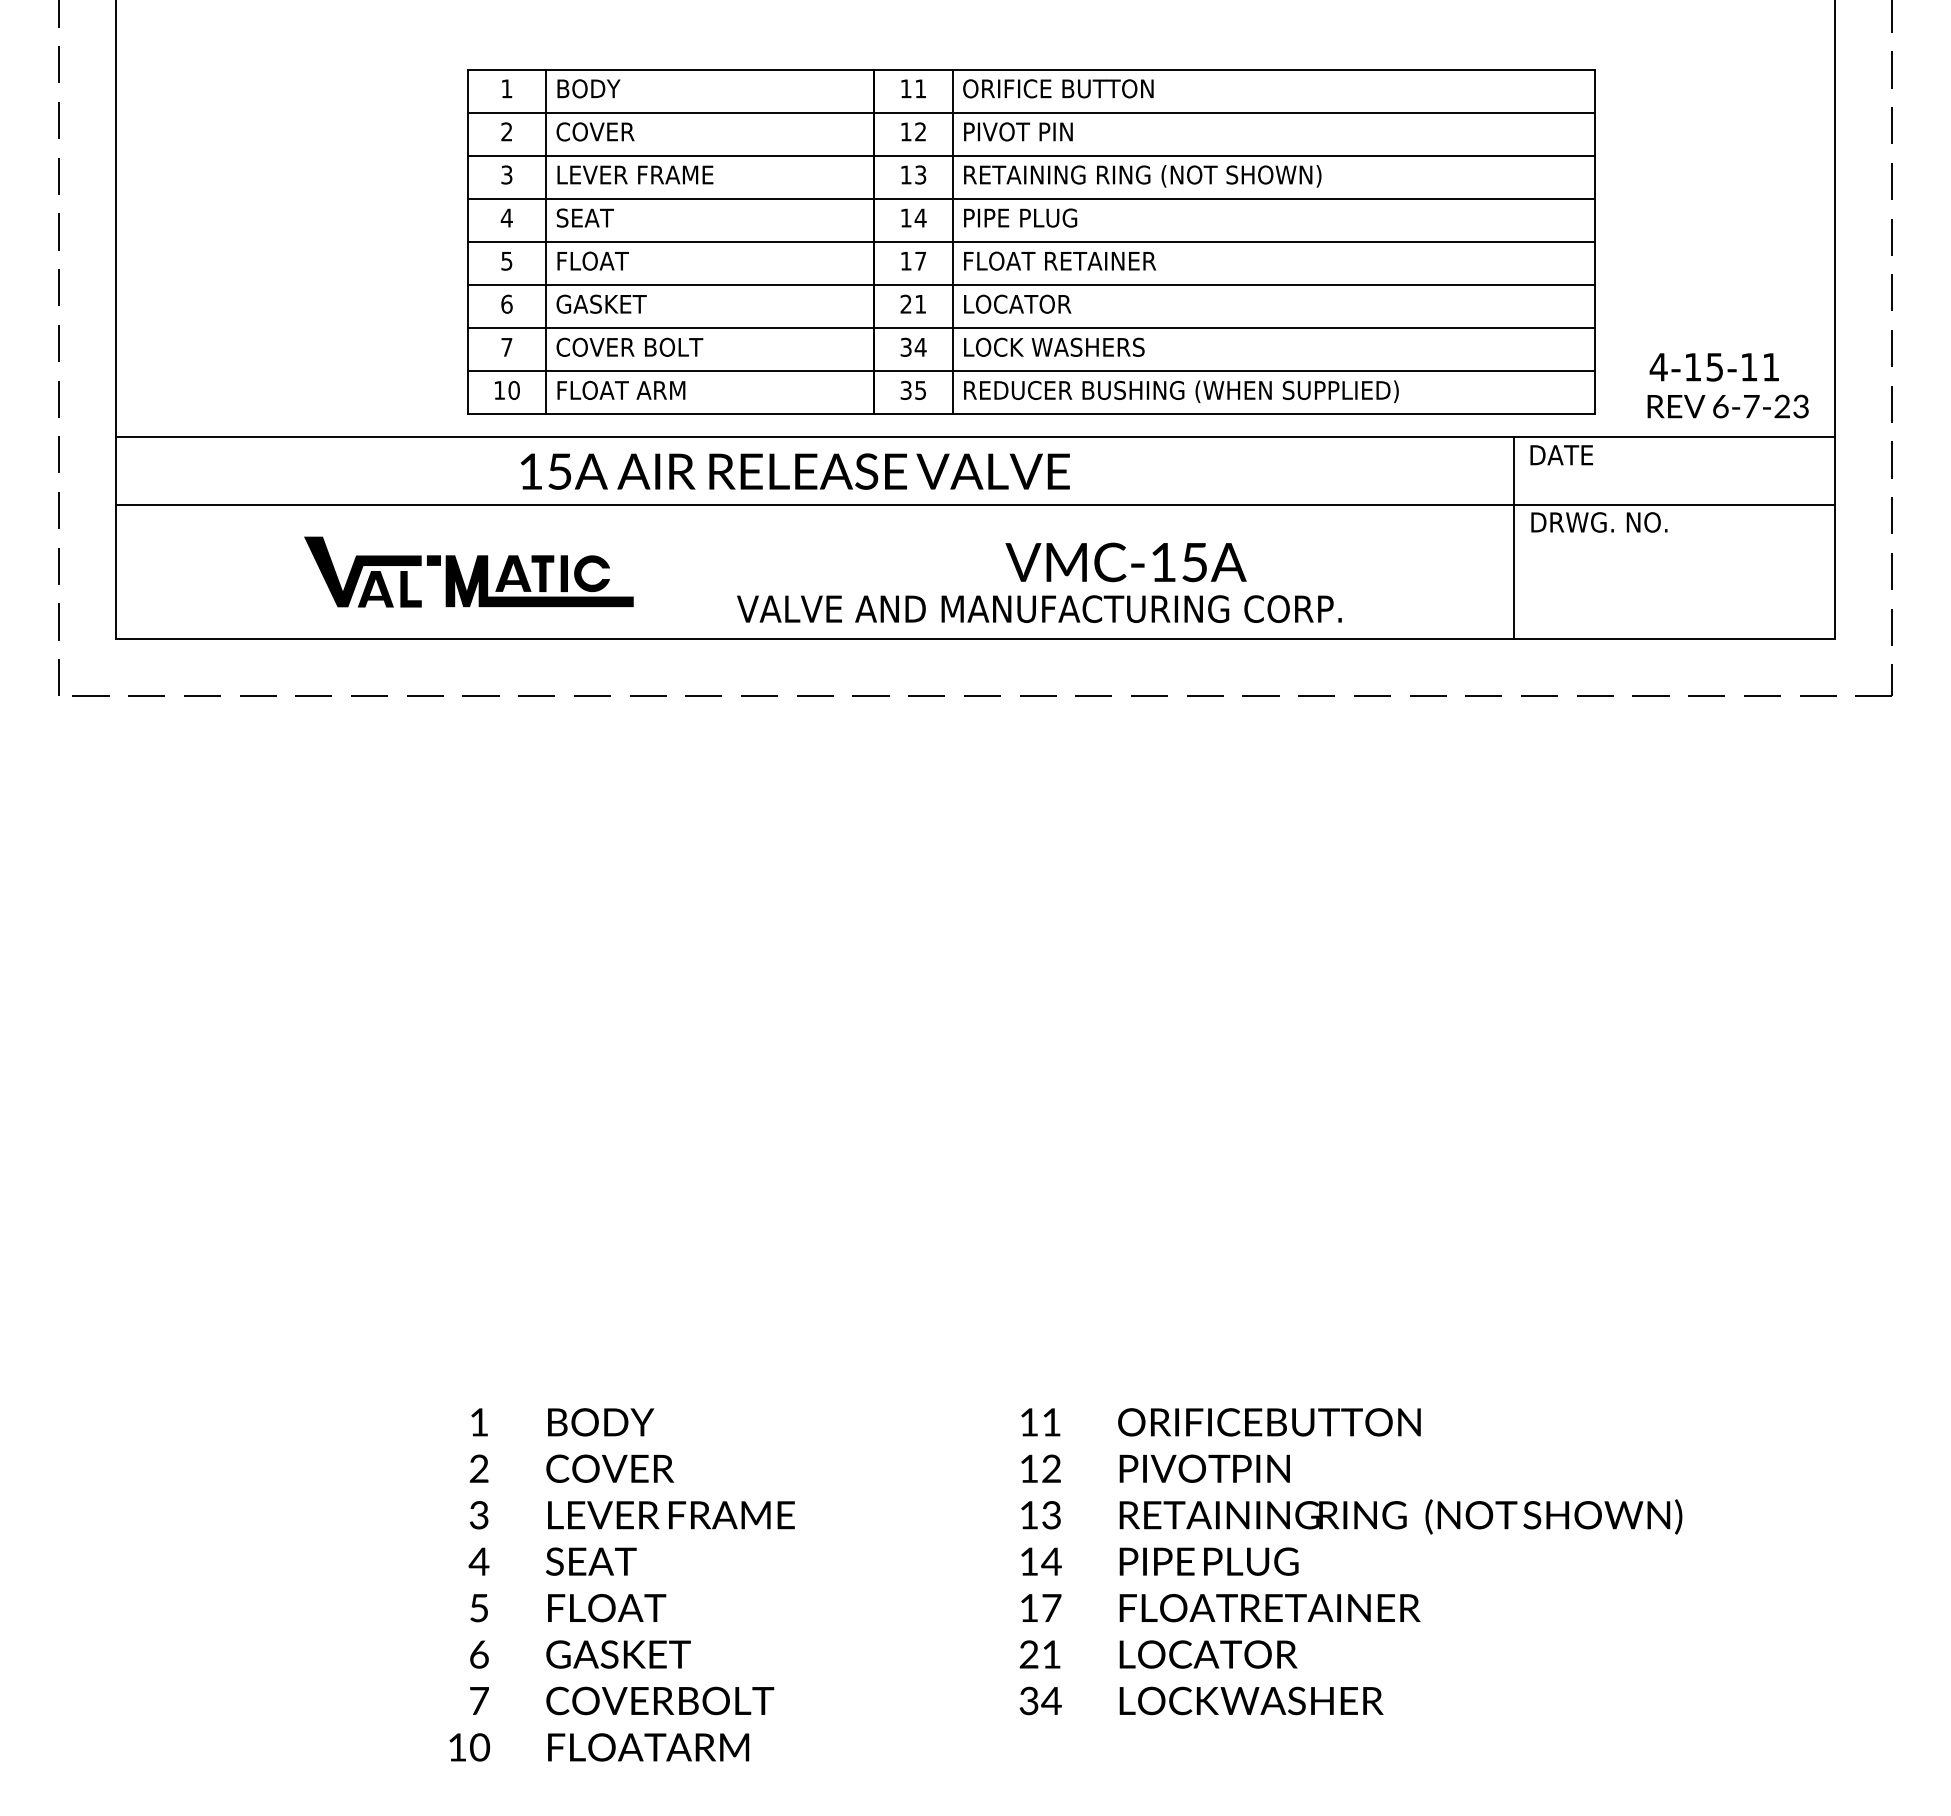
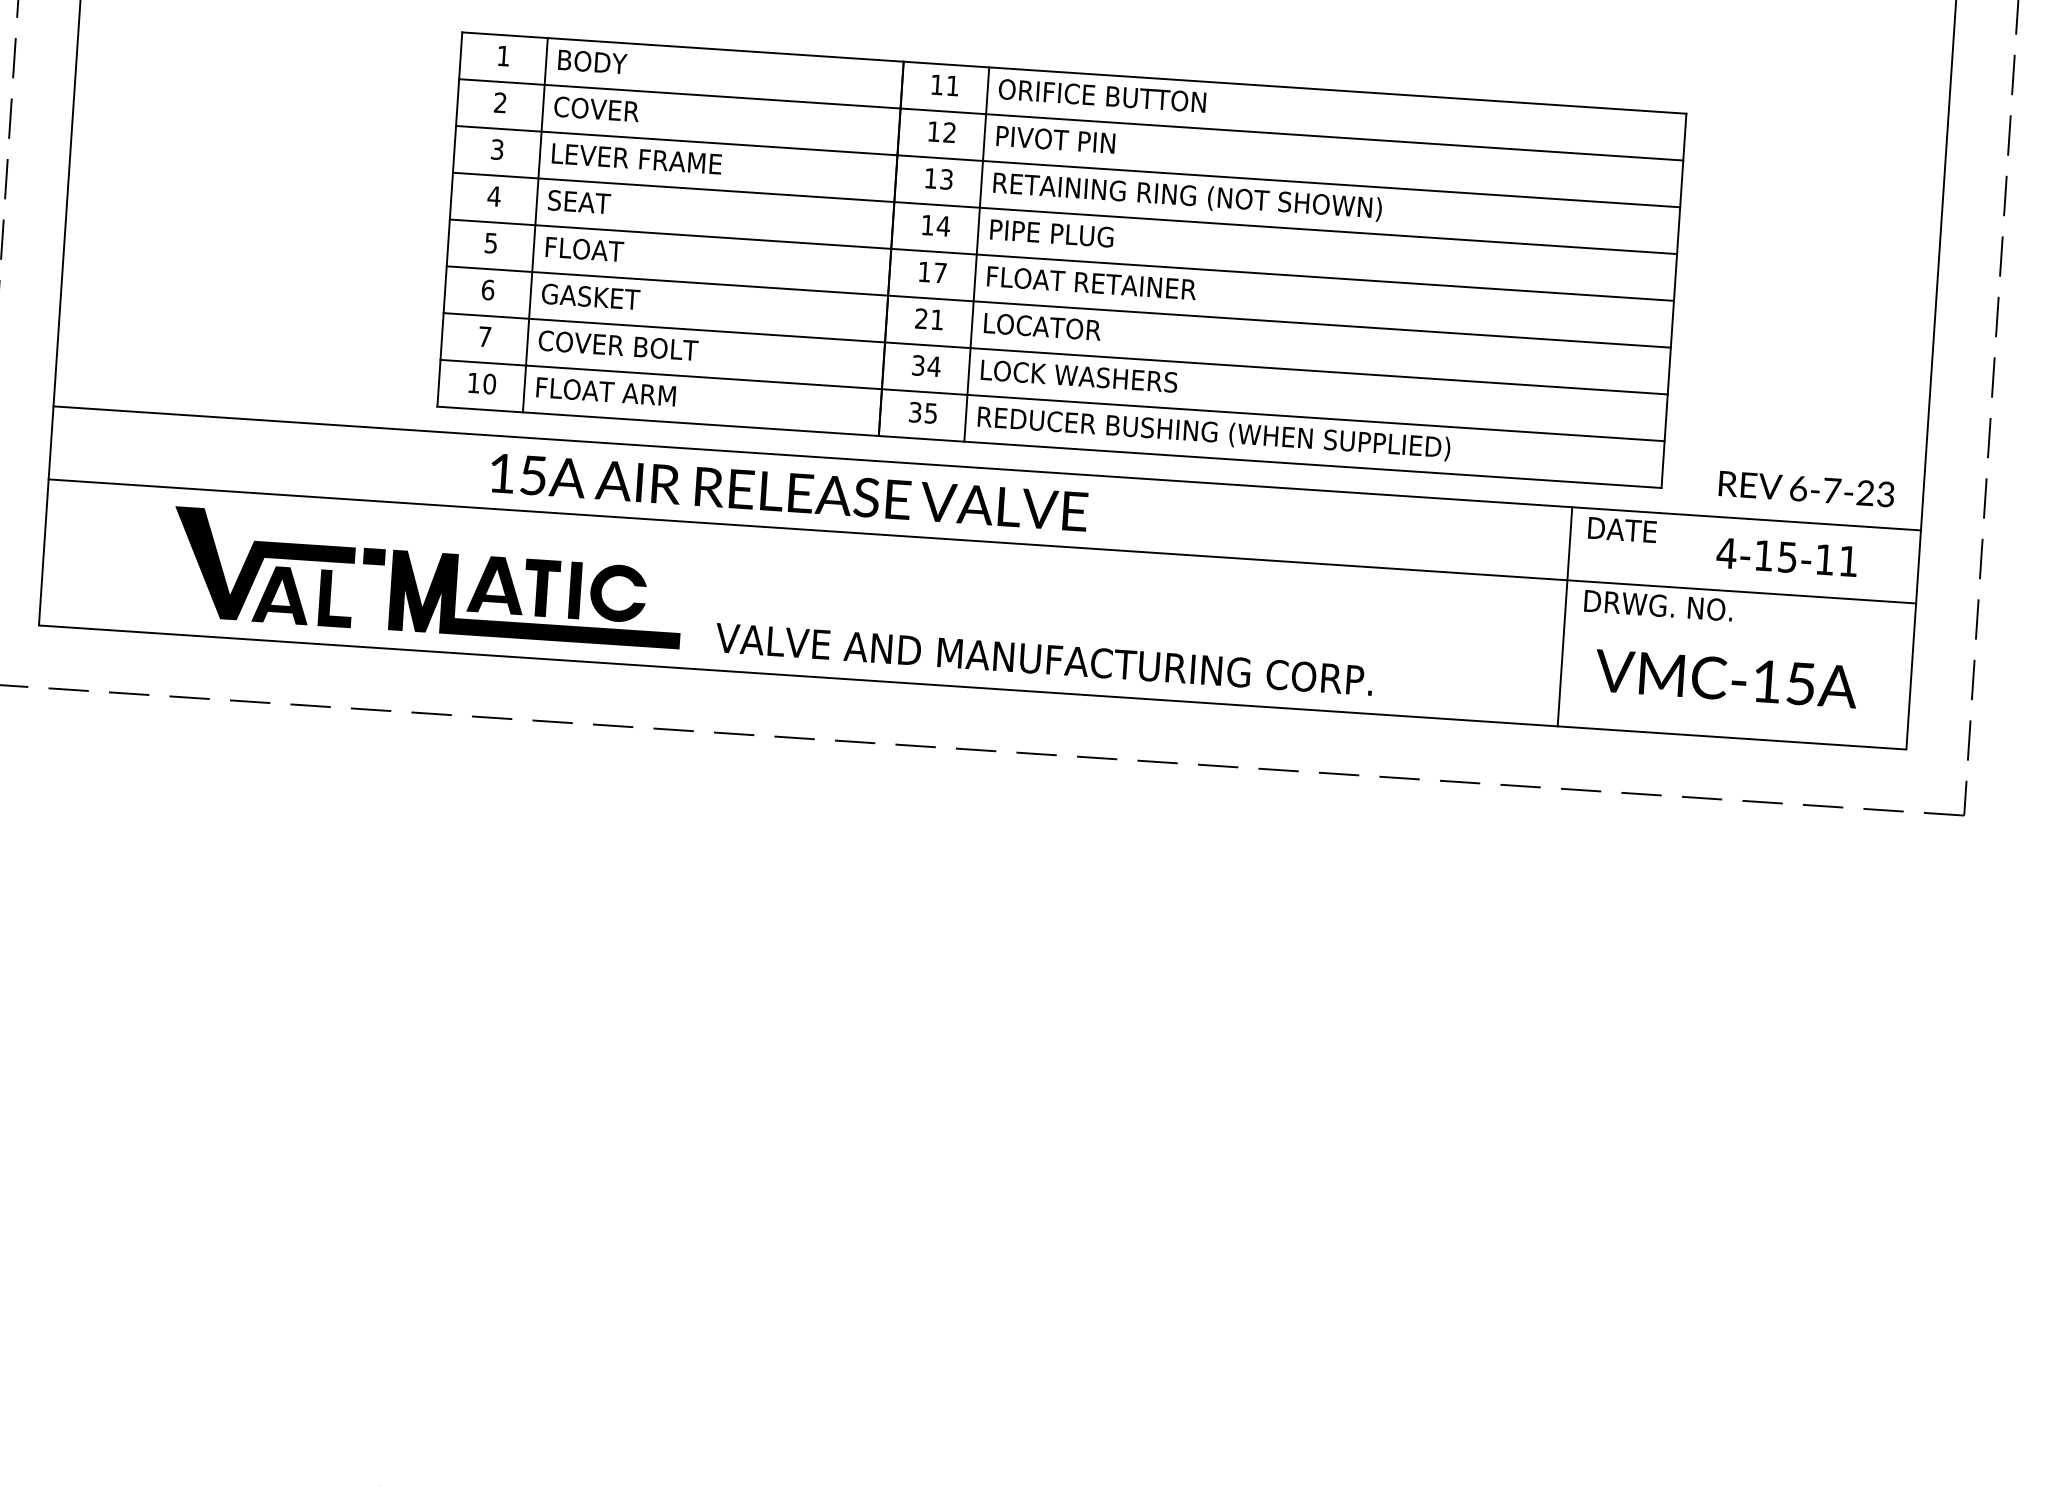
text: (1713, 367) -> (1786, 557), moved
text: (1125, 562) -> (1725, 678), moved
part: (468, 571) -> (427, 577), size x1.43

